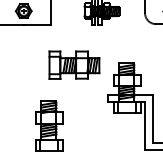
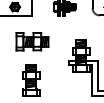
part: (74, 64) -> (32, 41), moved

